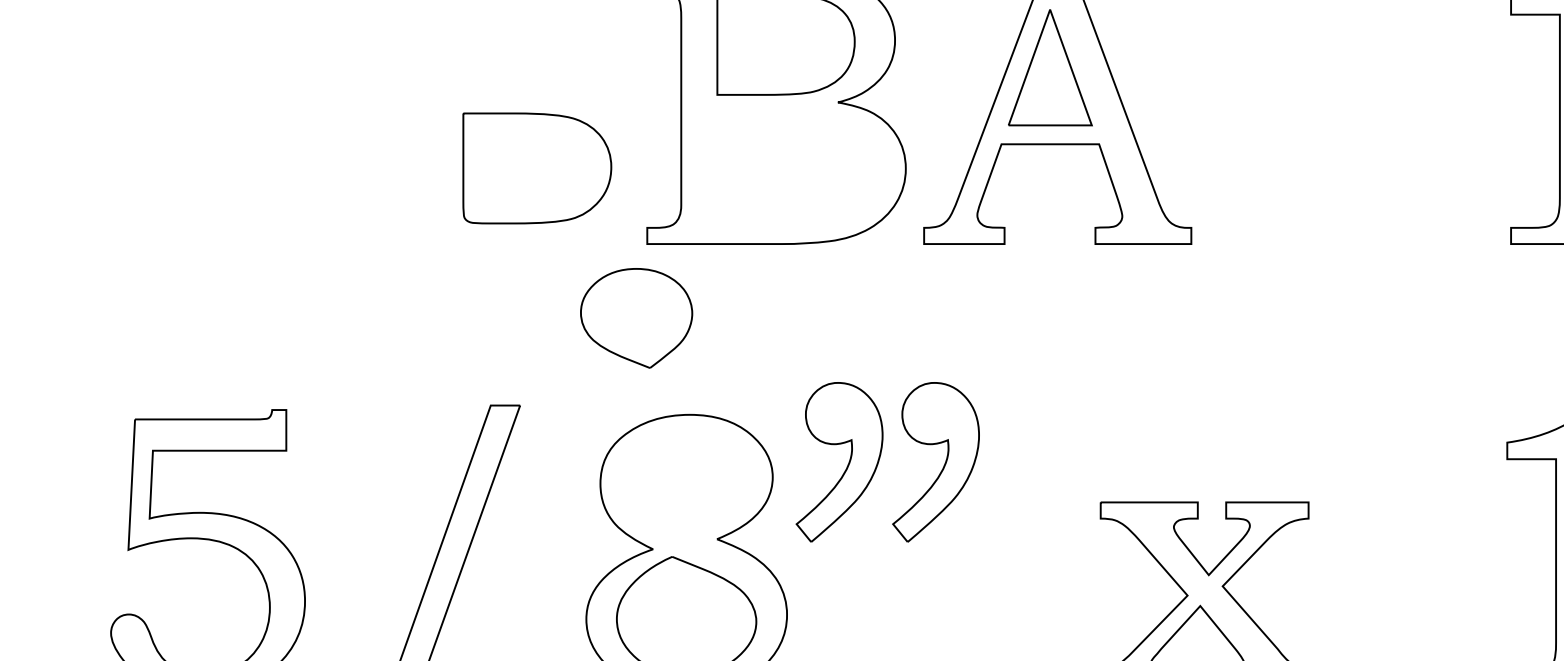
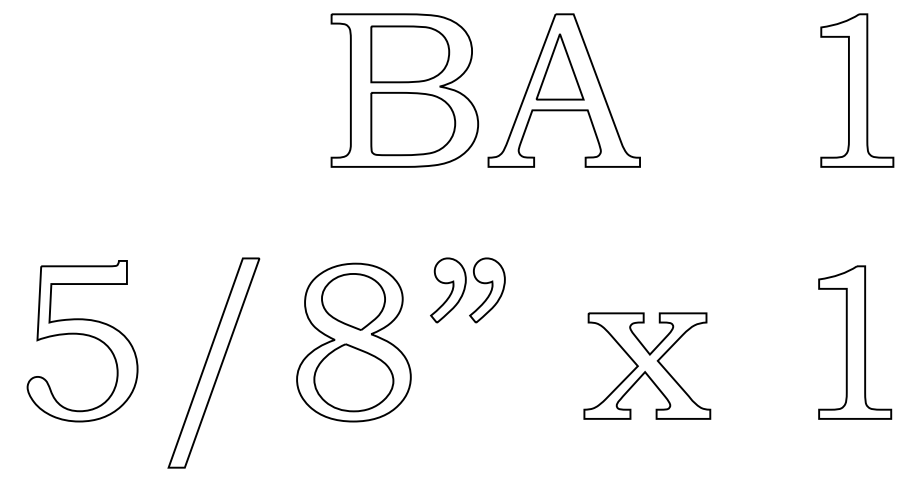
part: (537, 169) -> (413, 124), moved
part: (636, 317) -> (353, 301), moved
part: (887, 462) -> (467, 290), size x0.71

